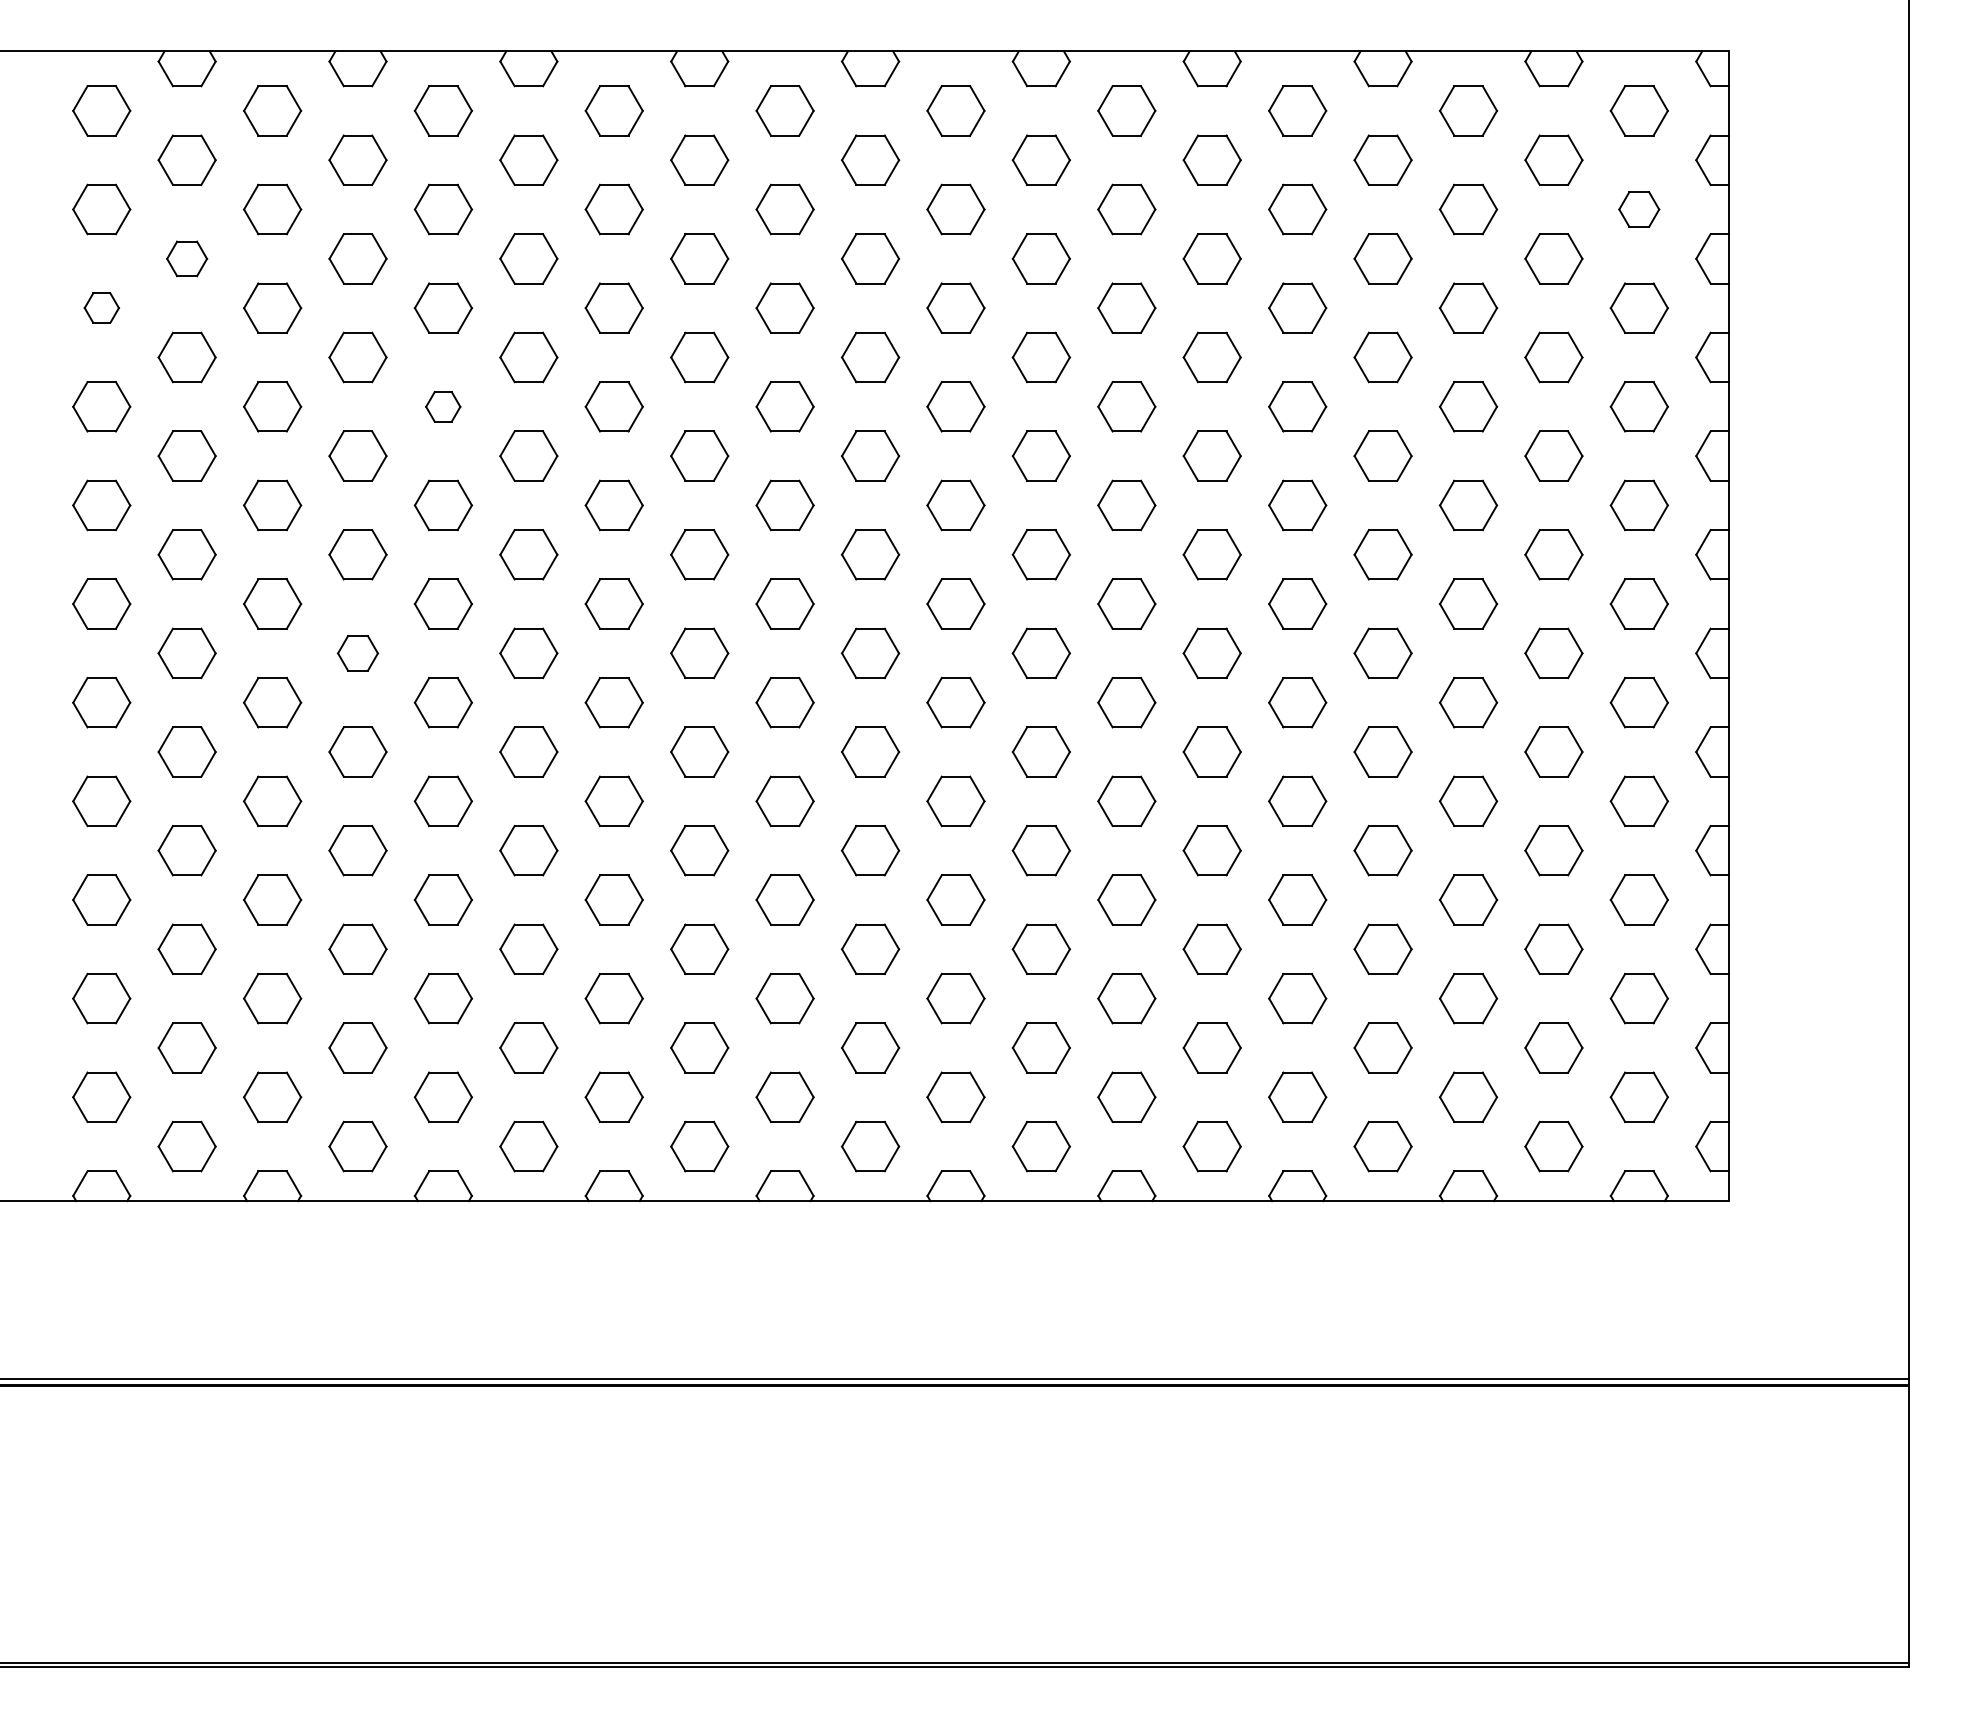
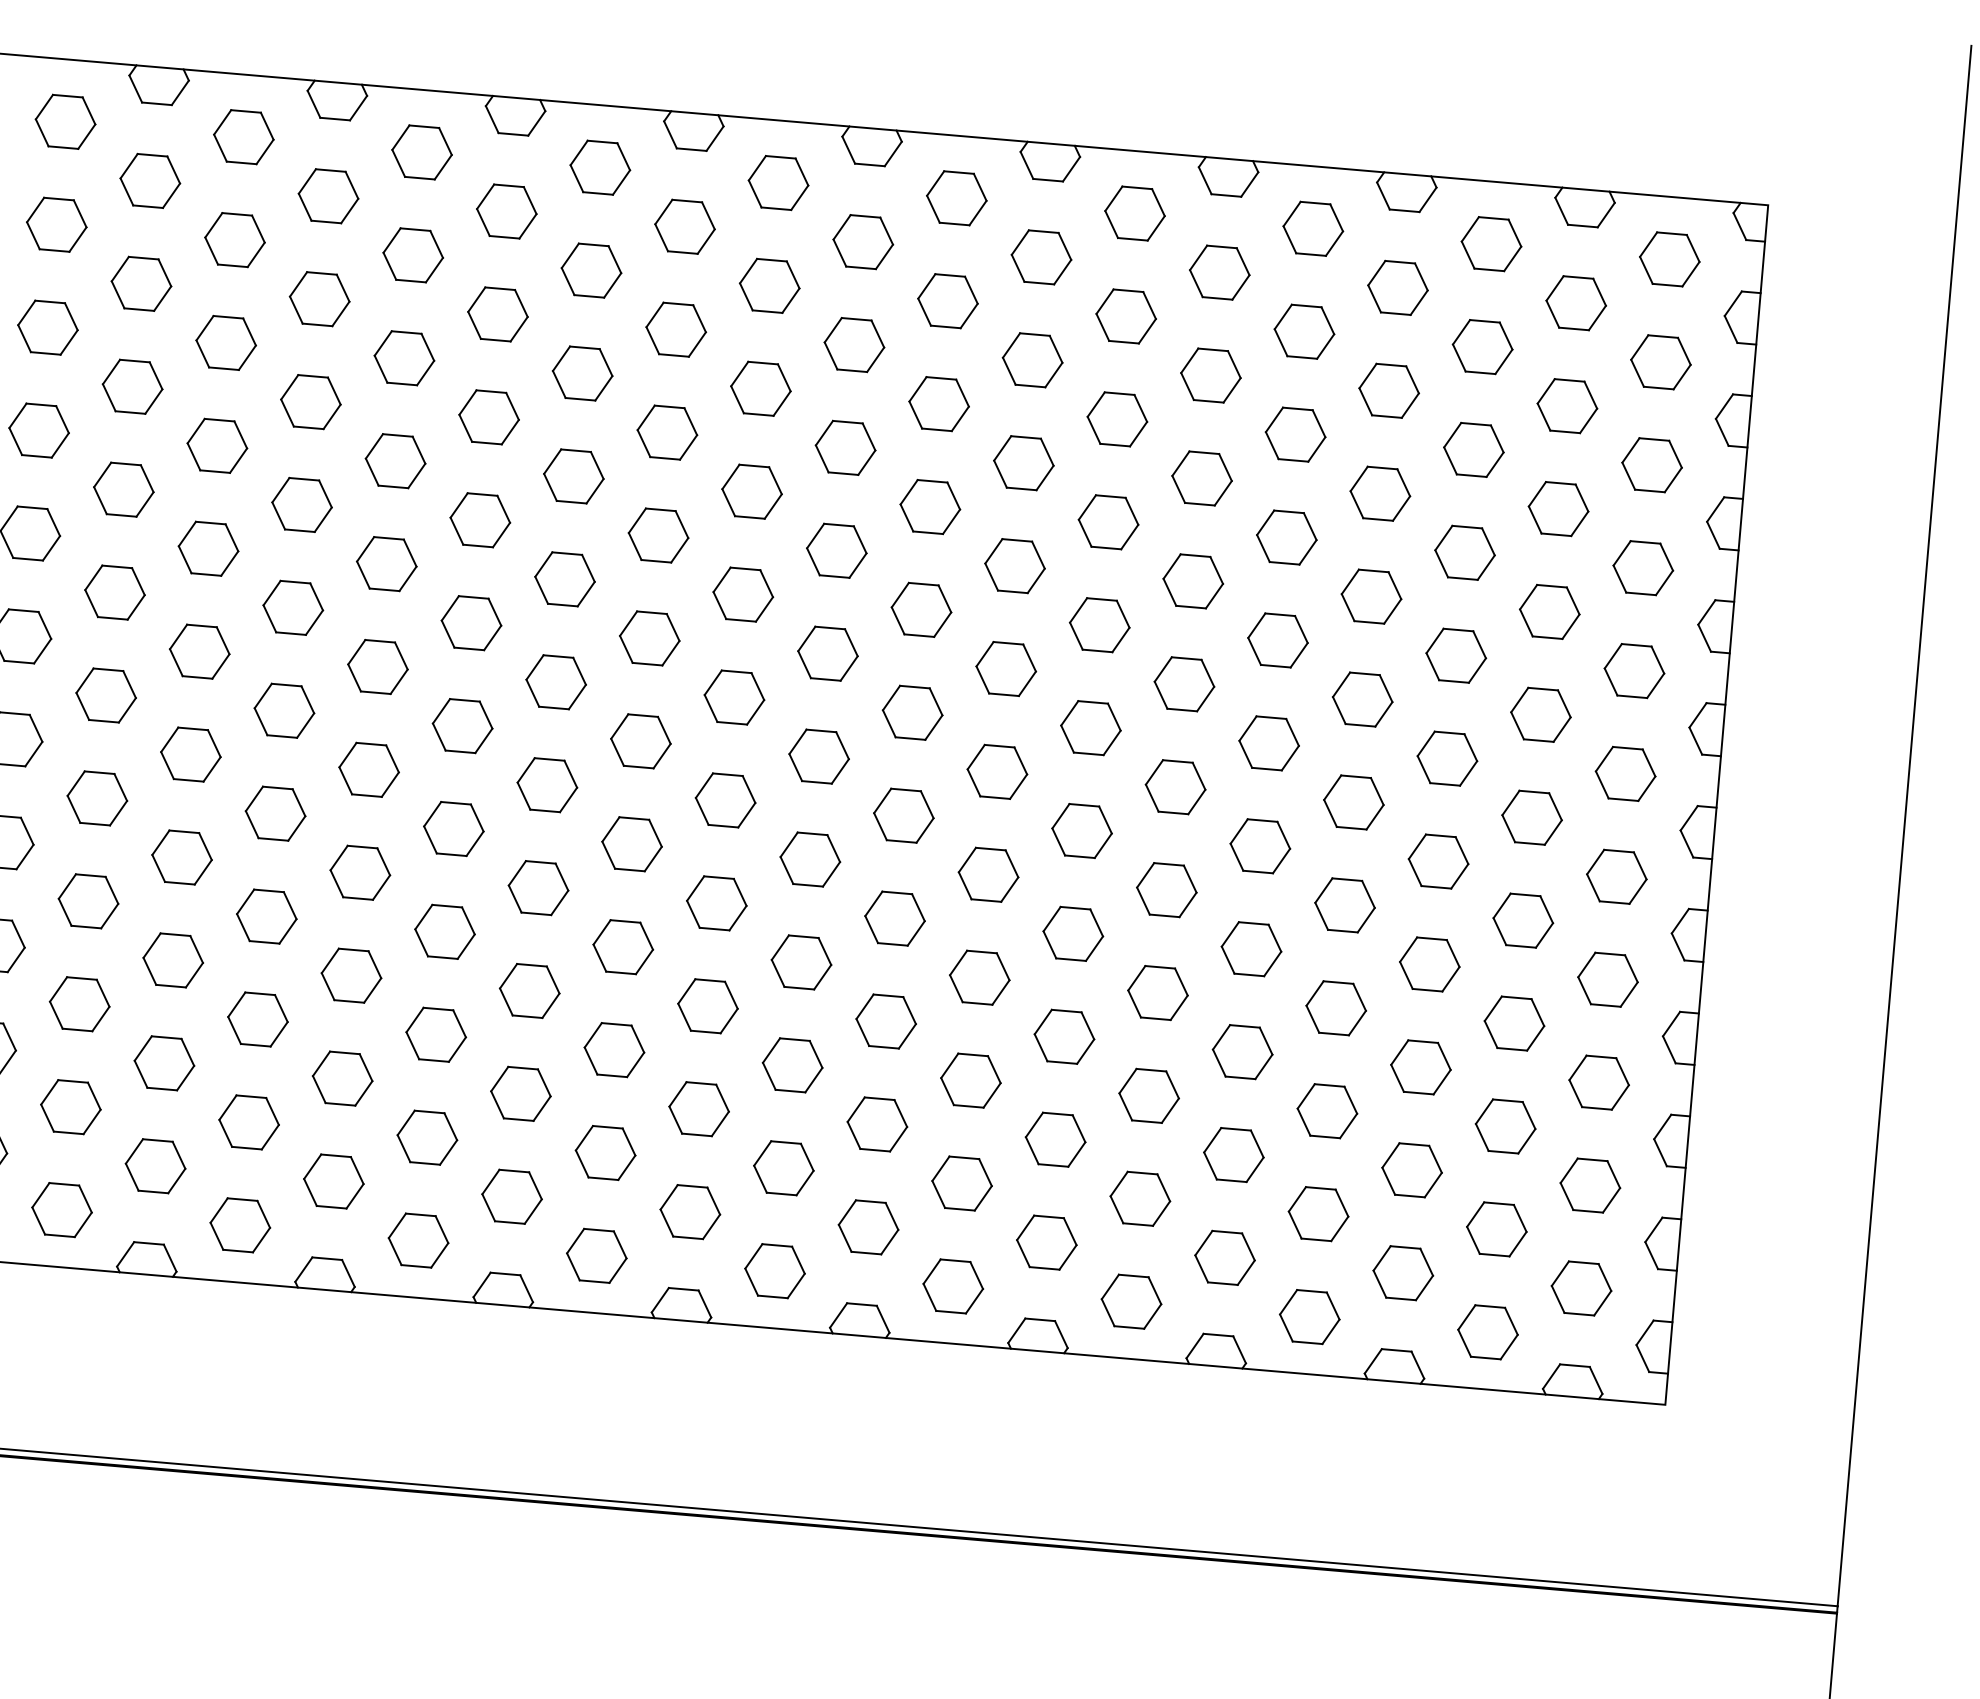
part: (1638, 209) -> (1660, 362), size x1.43
part: (186, 258) -> (140, 283), size x1.43
part: (101, 307) -> (47, 326), size x1.67
part: (442, 406) -> (394, 460), size x1.67
part: (357, 653) -> (283, 710), size x1.43

